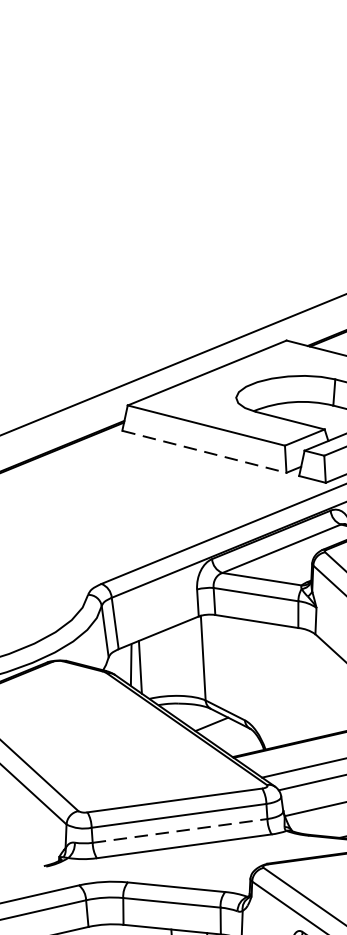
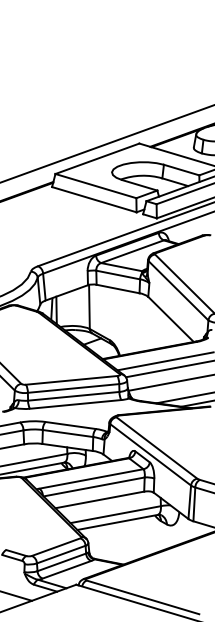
line: (204, 451) -> (94, 199), dashed -> solid
line: (179, 831) -> (73, 396), dashed -> solid

